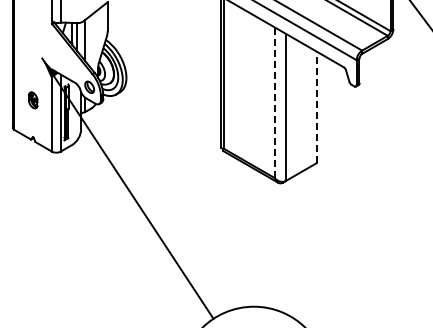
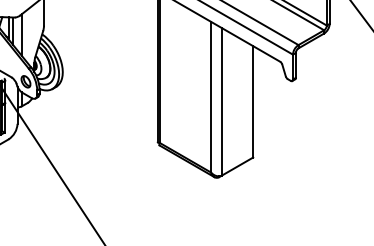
line: (274, 102) -> (210, 96), dashed -> solid
line: (316, 107) -> (252, 101), dashed -> solid

